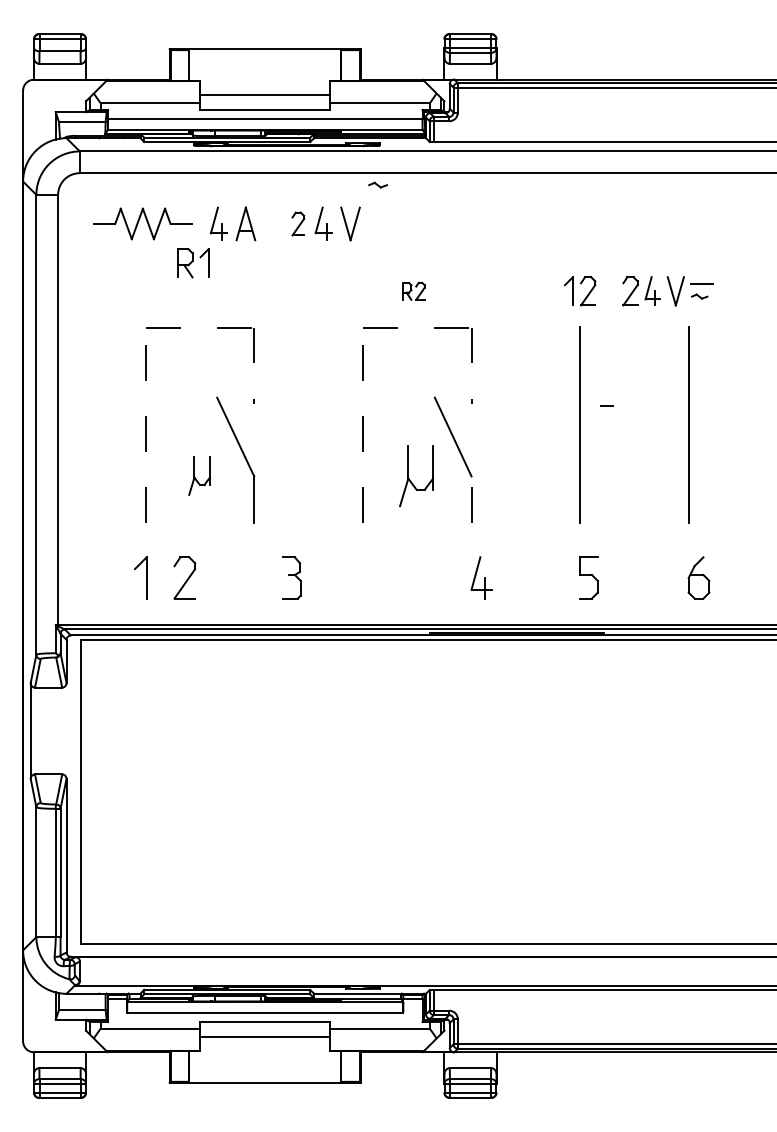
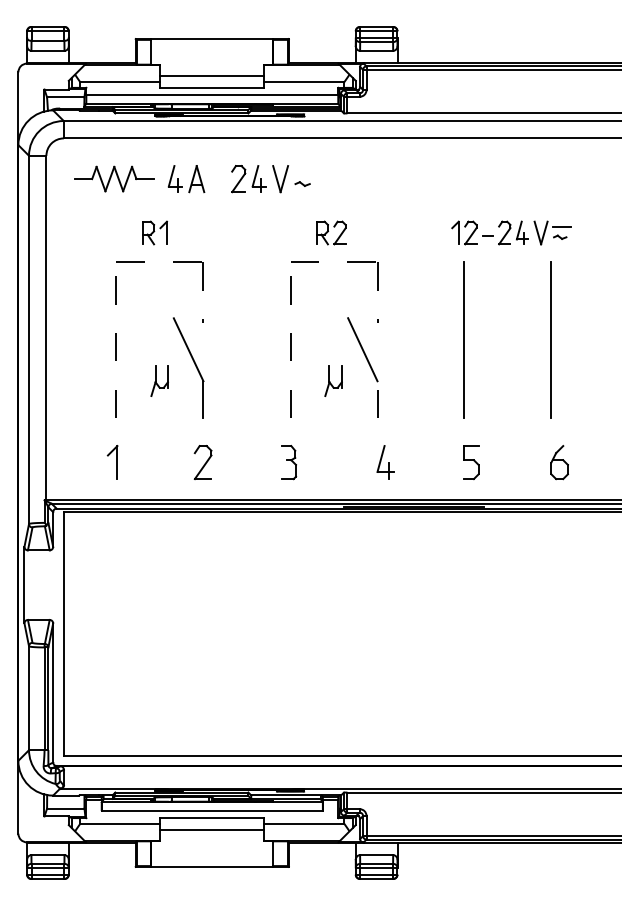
part: (377, 184) -> (302, 183), moved
part: (298, 223) -> (238, 178), size x1.43
part: (193, 263) -> (154, 233), moved
part: (413, 291) -> (331, 233), size x1.67
line: (606, 405) -> (487, 235), moved
part: (416, 475) -> (333, 380), size x0.62
part: (184, 577) -> (202, 462), moved
part: (291, 577) -> (288, 462), moved

